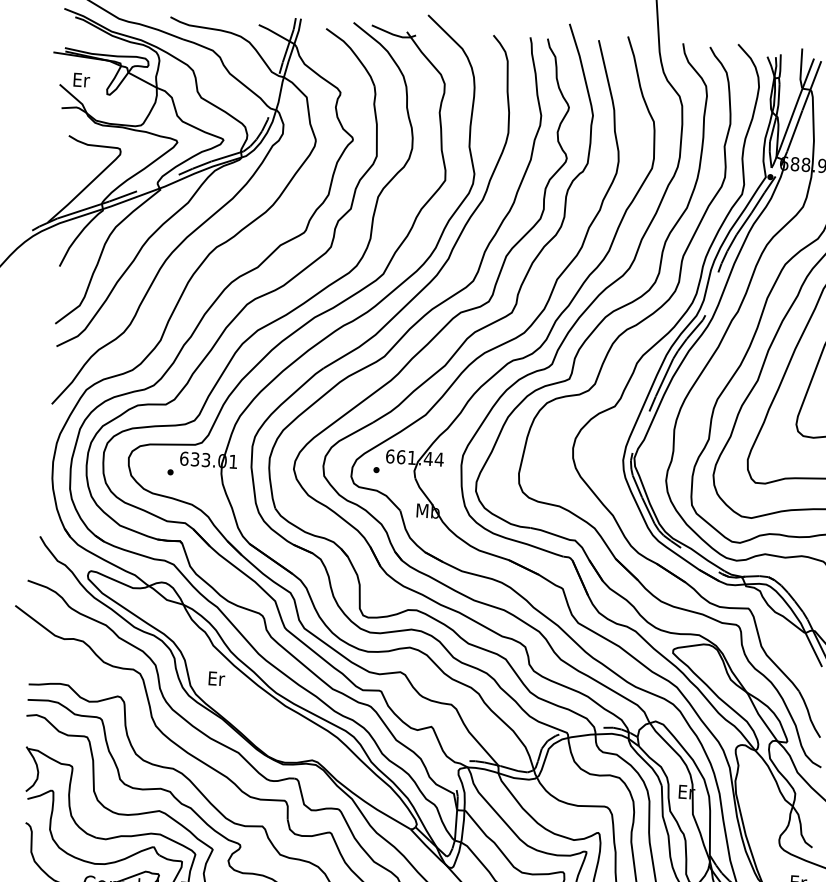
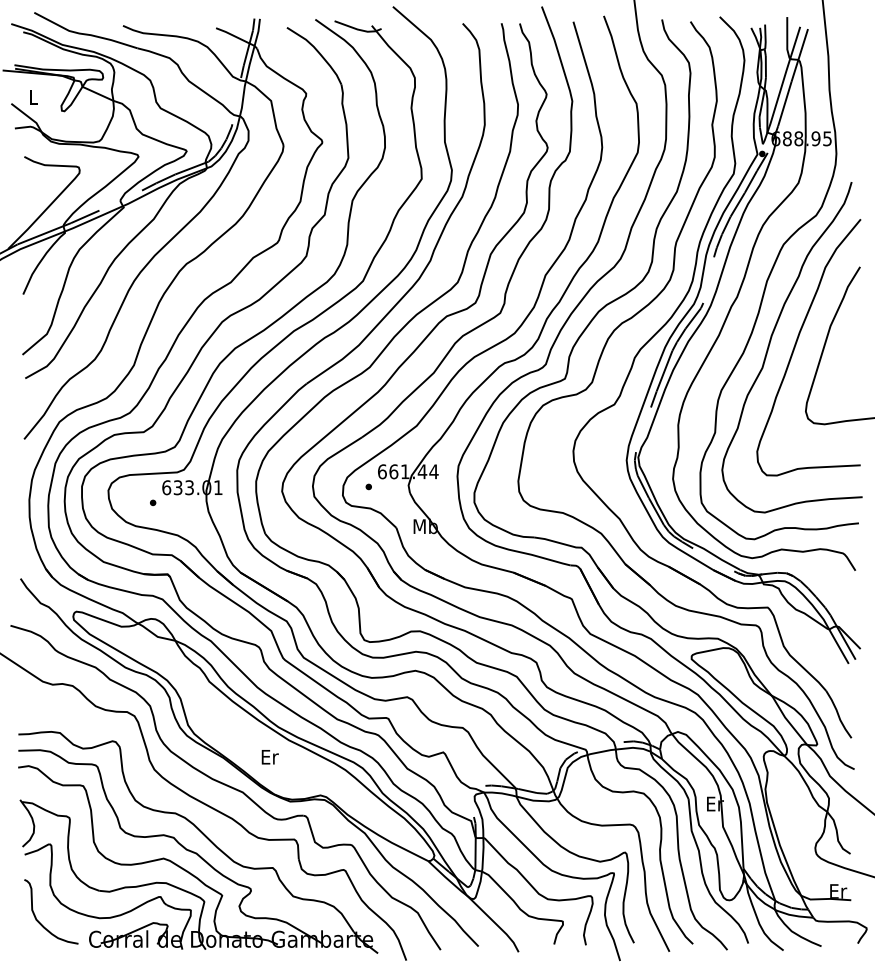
text: (81, 79) -> (33, 97), Er -> L
text: (216, 679) -> (269, 757), moved

